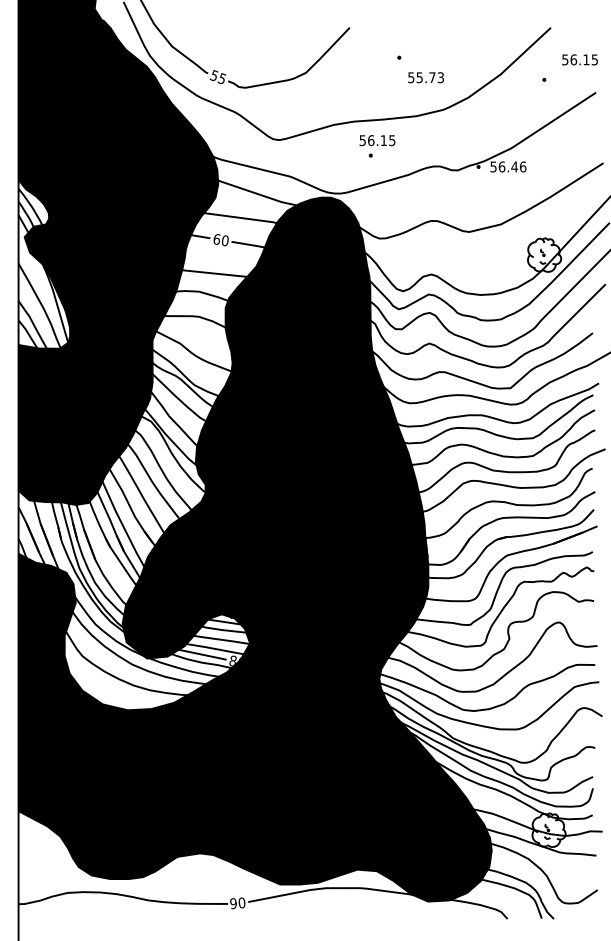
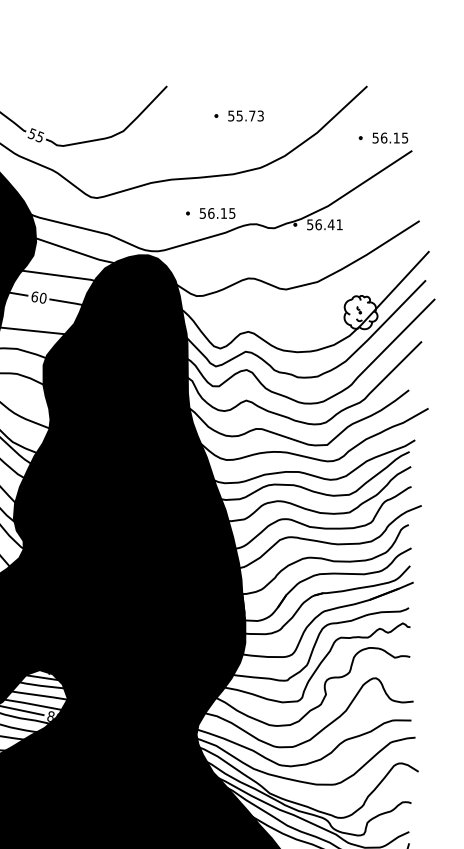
text: (579, 59) -> (389, 137), moved
text: (425, 77) -> (245, 115), moved
text: (377, 140) -> (217, 213), moved
text: (523, 166) -> (340, 224), 56.46 -> 56.41

